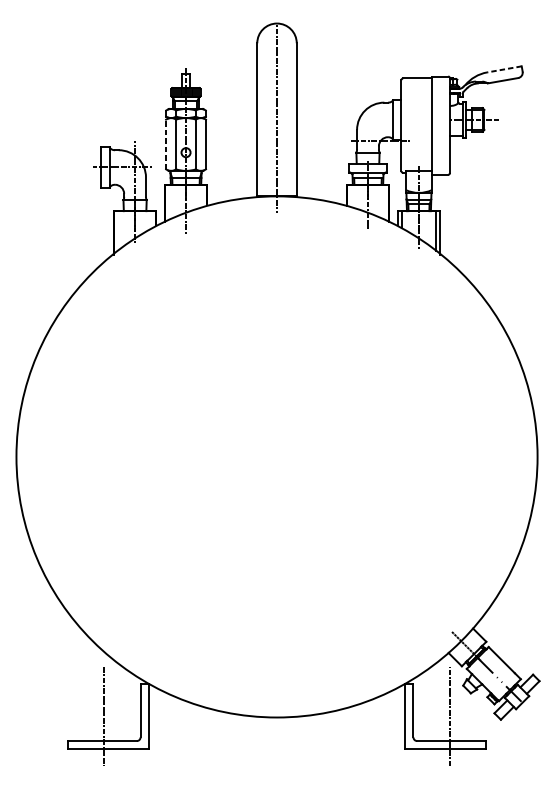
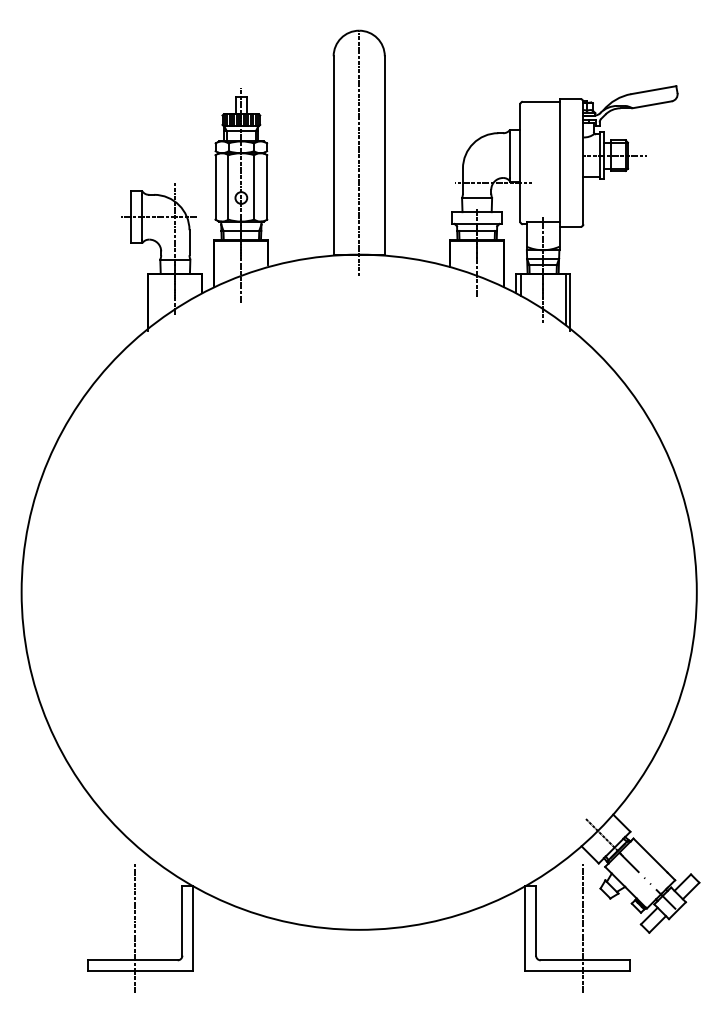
line: (504, 69) -> (653, 90), dashed -> solid
line: (166, 143) -> (215, 186), dashed -> solid

